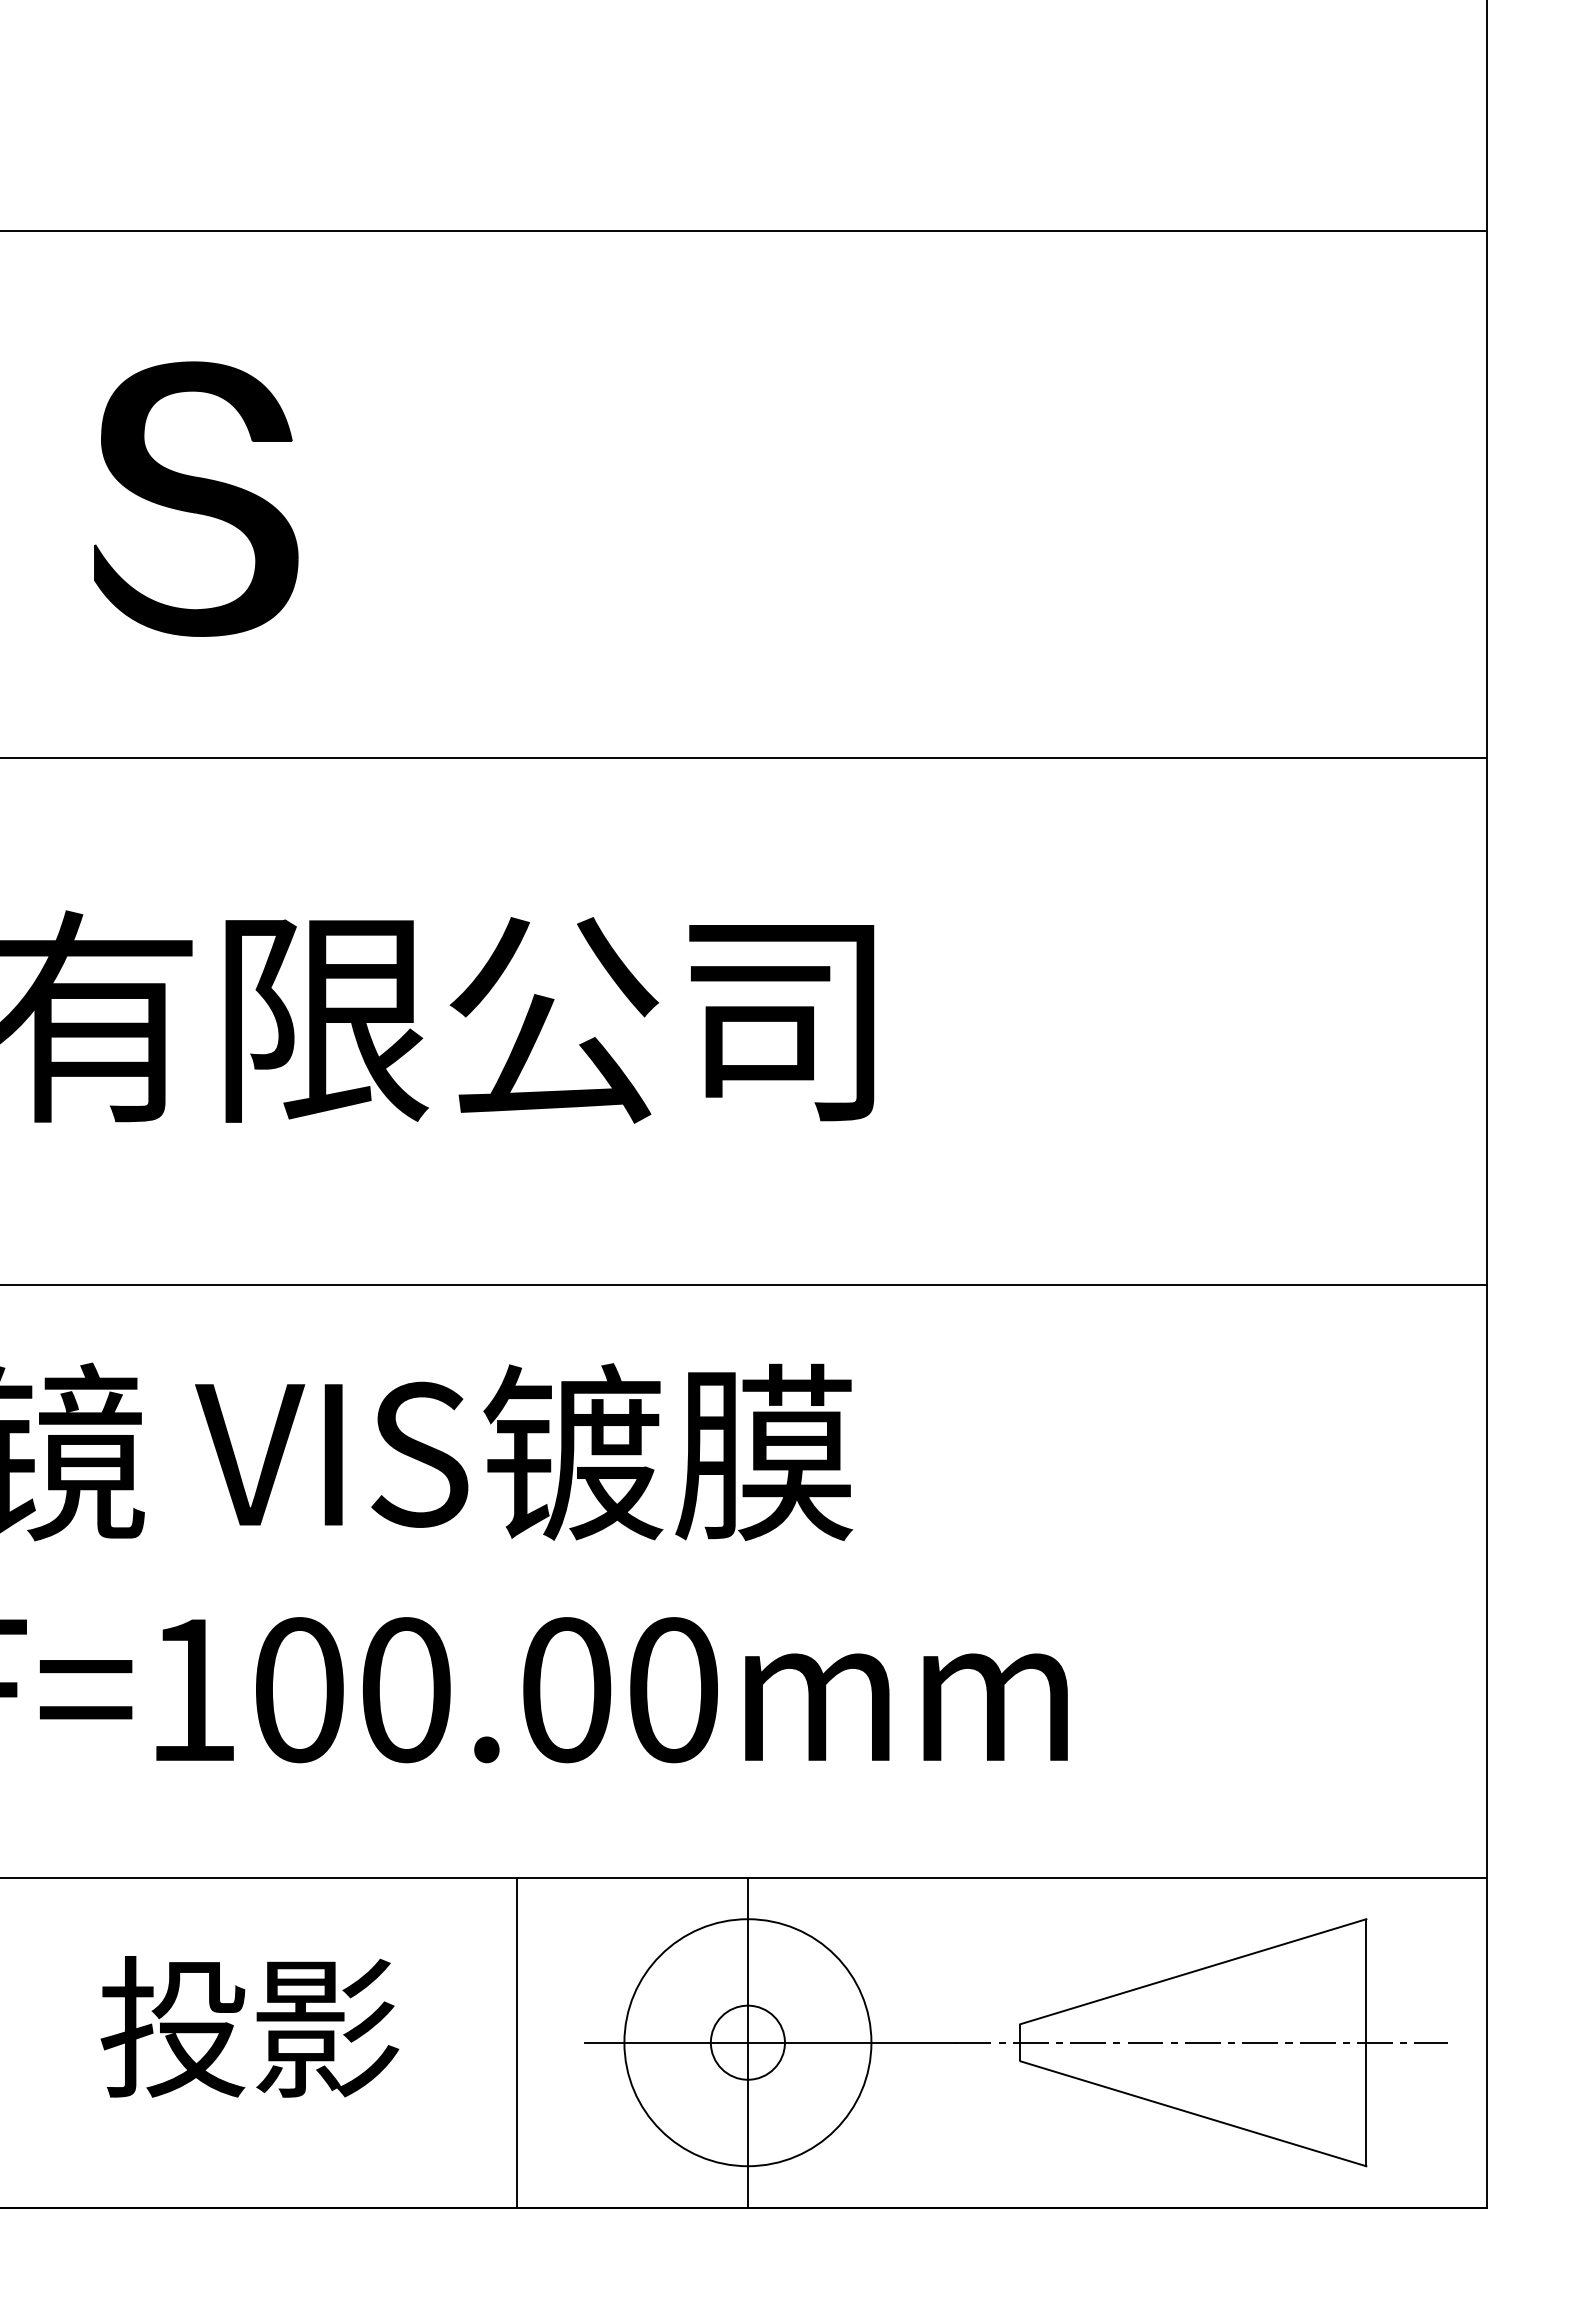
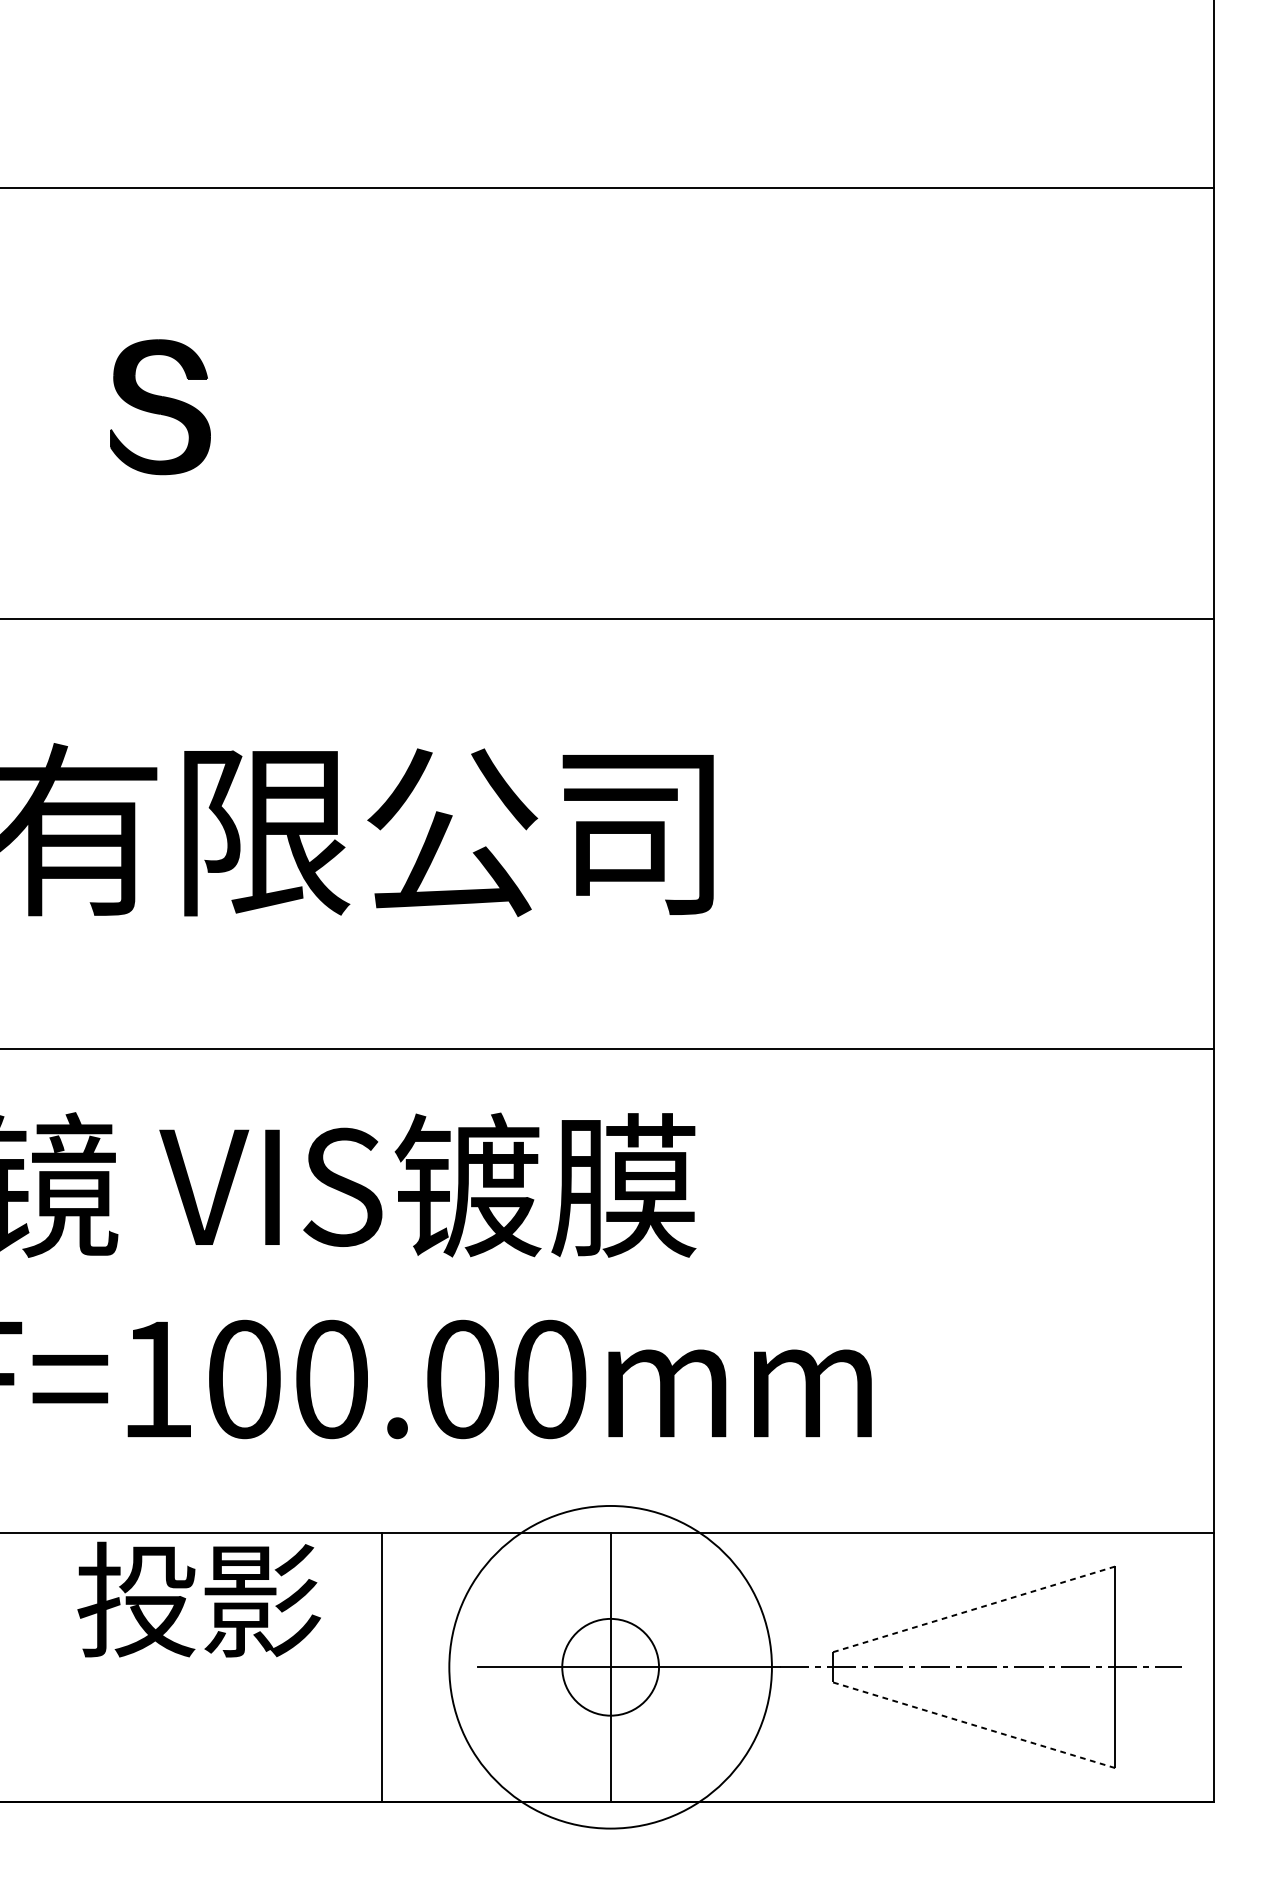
part: (196, 498) -> (160, 406), size x0.6
line: (1193, 1971) -> (974, 1609), solid -> dashed
text: (249, 2026) -> (198, 1599), moved
line: (516, 2042) -> (381, 1667), moved
circle: (747, 2042) -> (610, 1667), size x1.6
circle: (747, 2042) -> (610, 1667), size x1.6
line: (1193, 2113) -> (974, 1725), solid -> dashed

